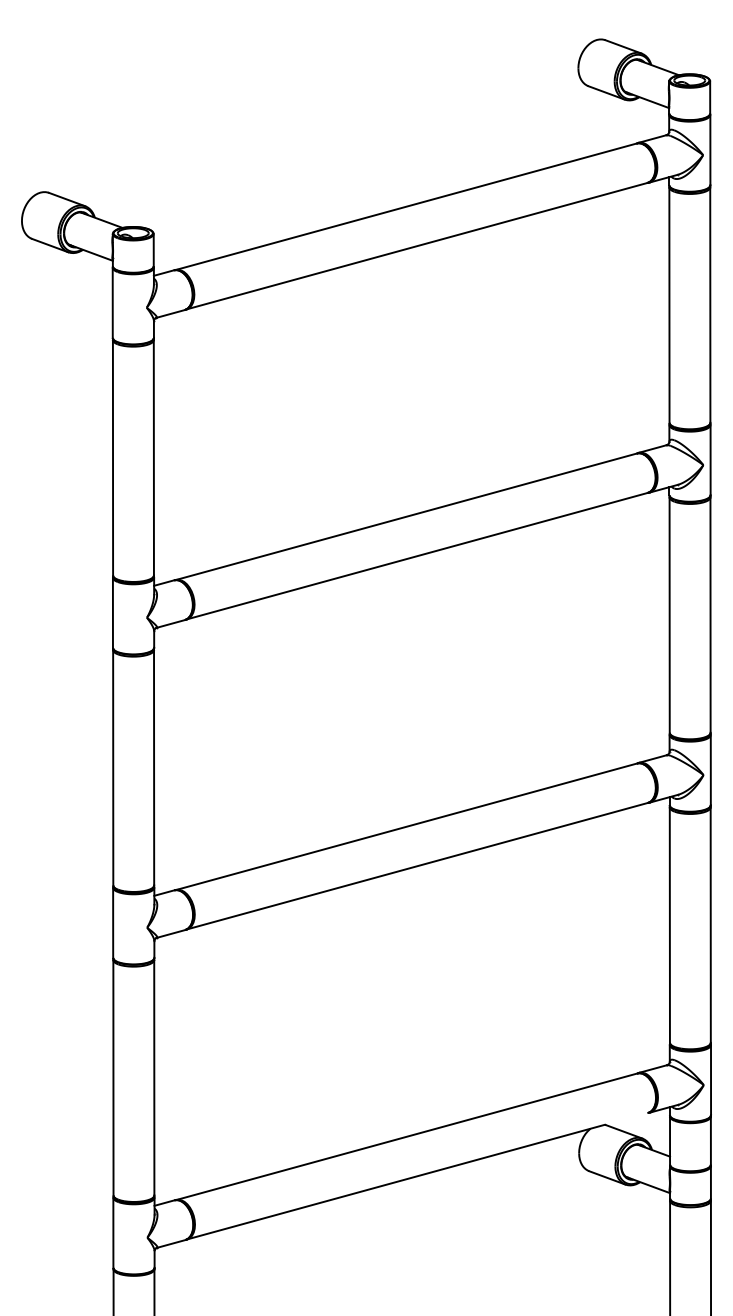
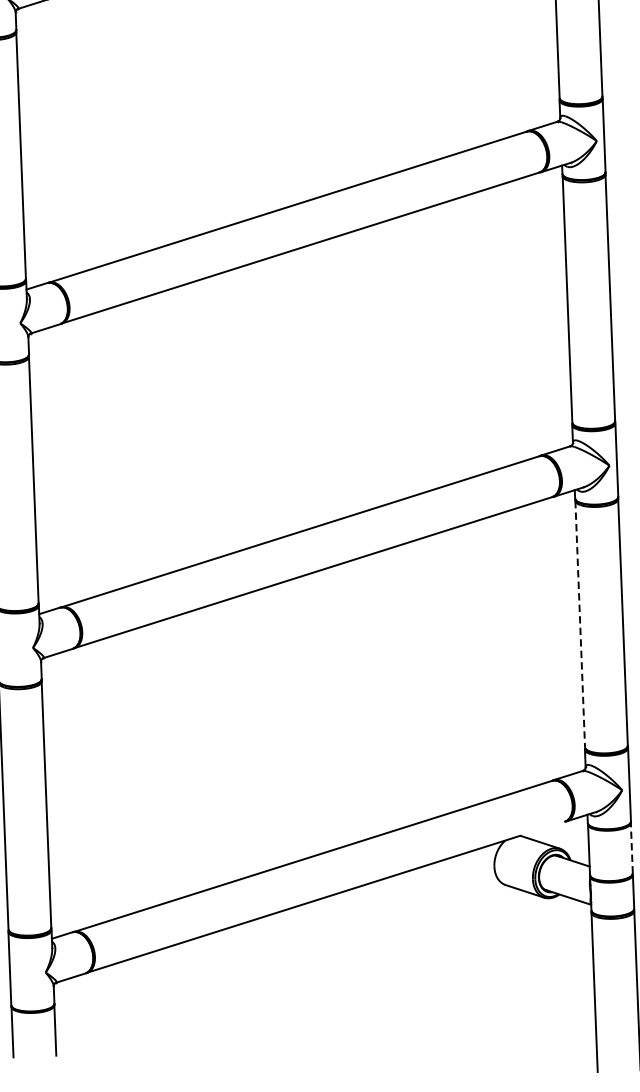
line: (669, 925) -> (579, 624), solid -> dashed
line: (710, 1140) -> (631, 848), solid -> dashed

